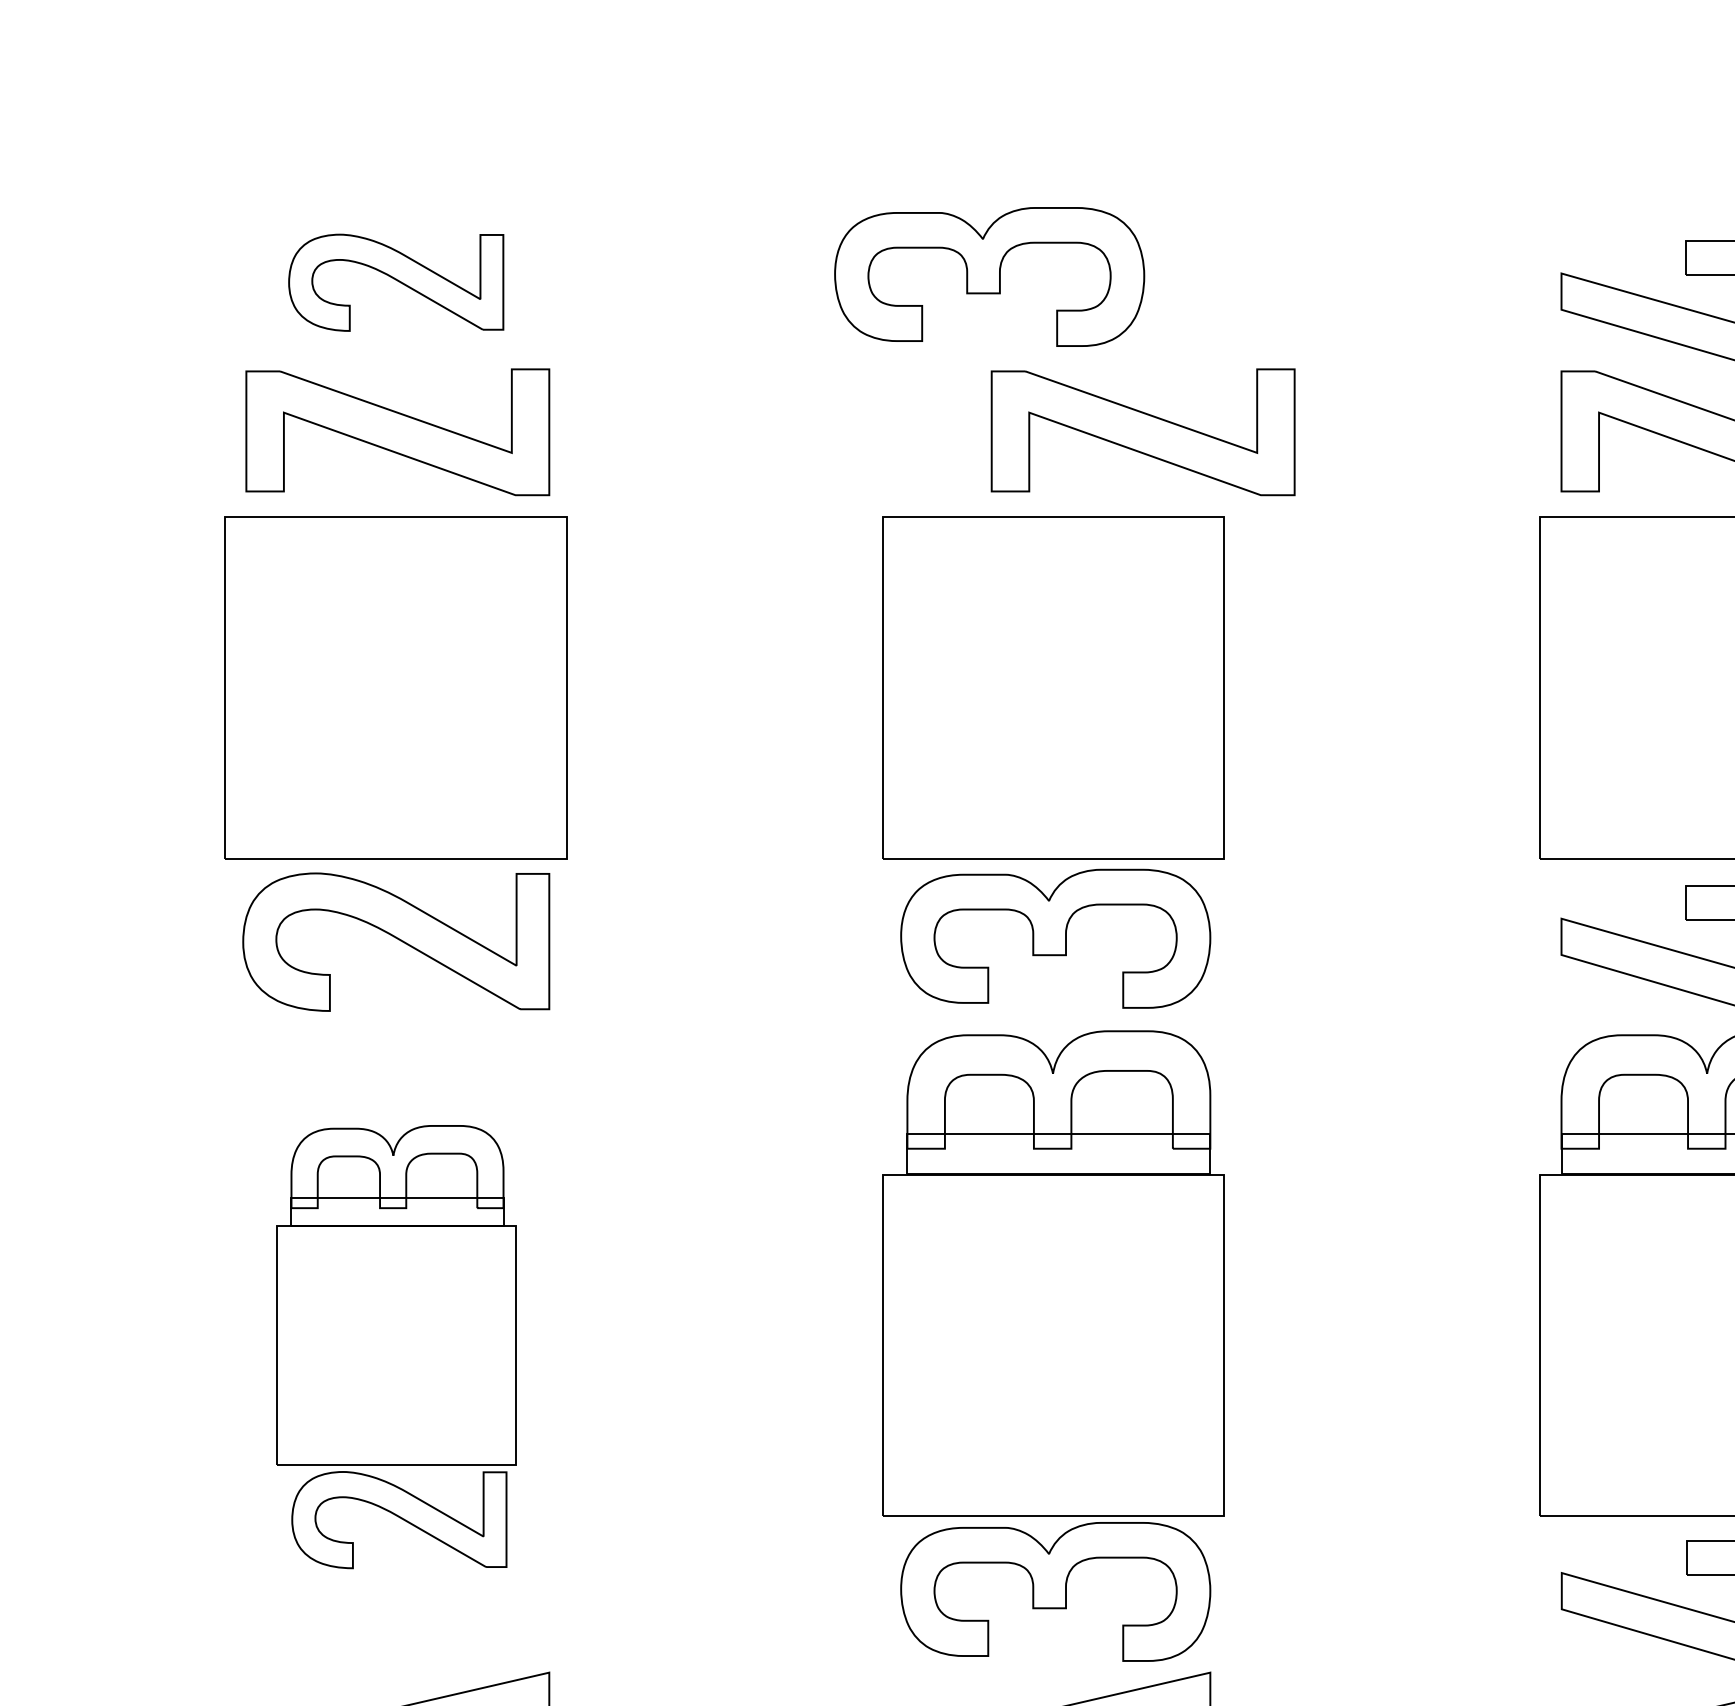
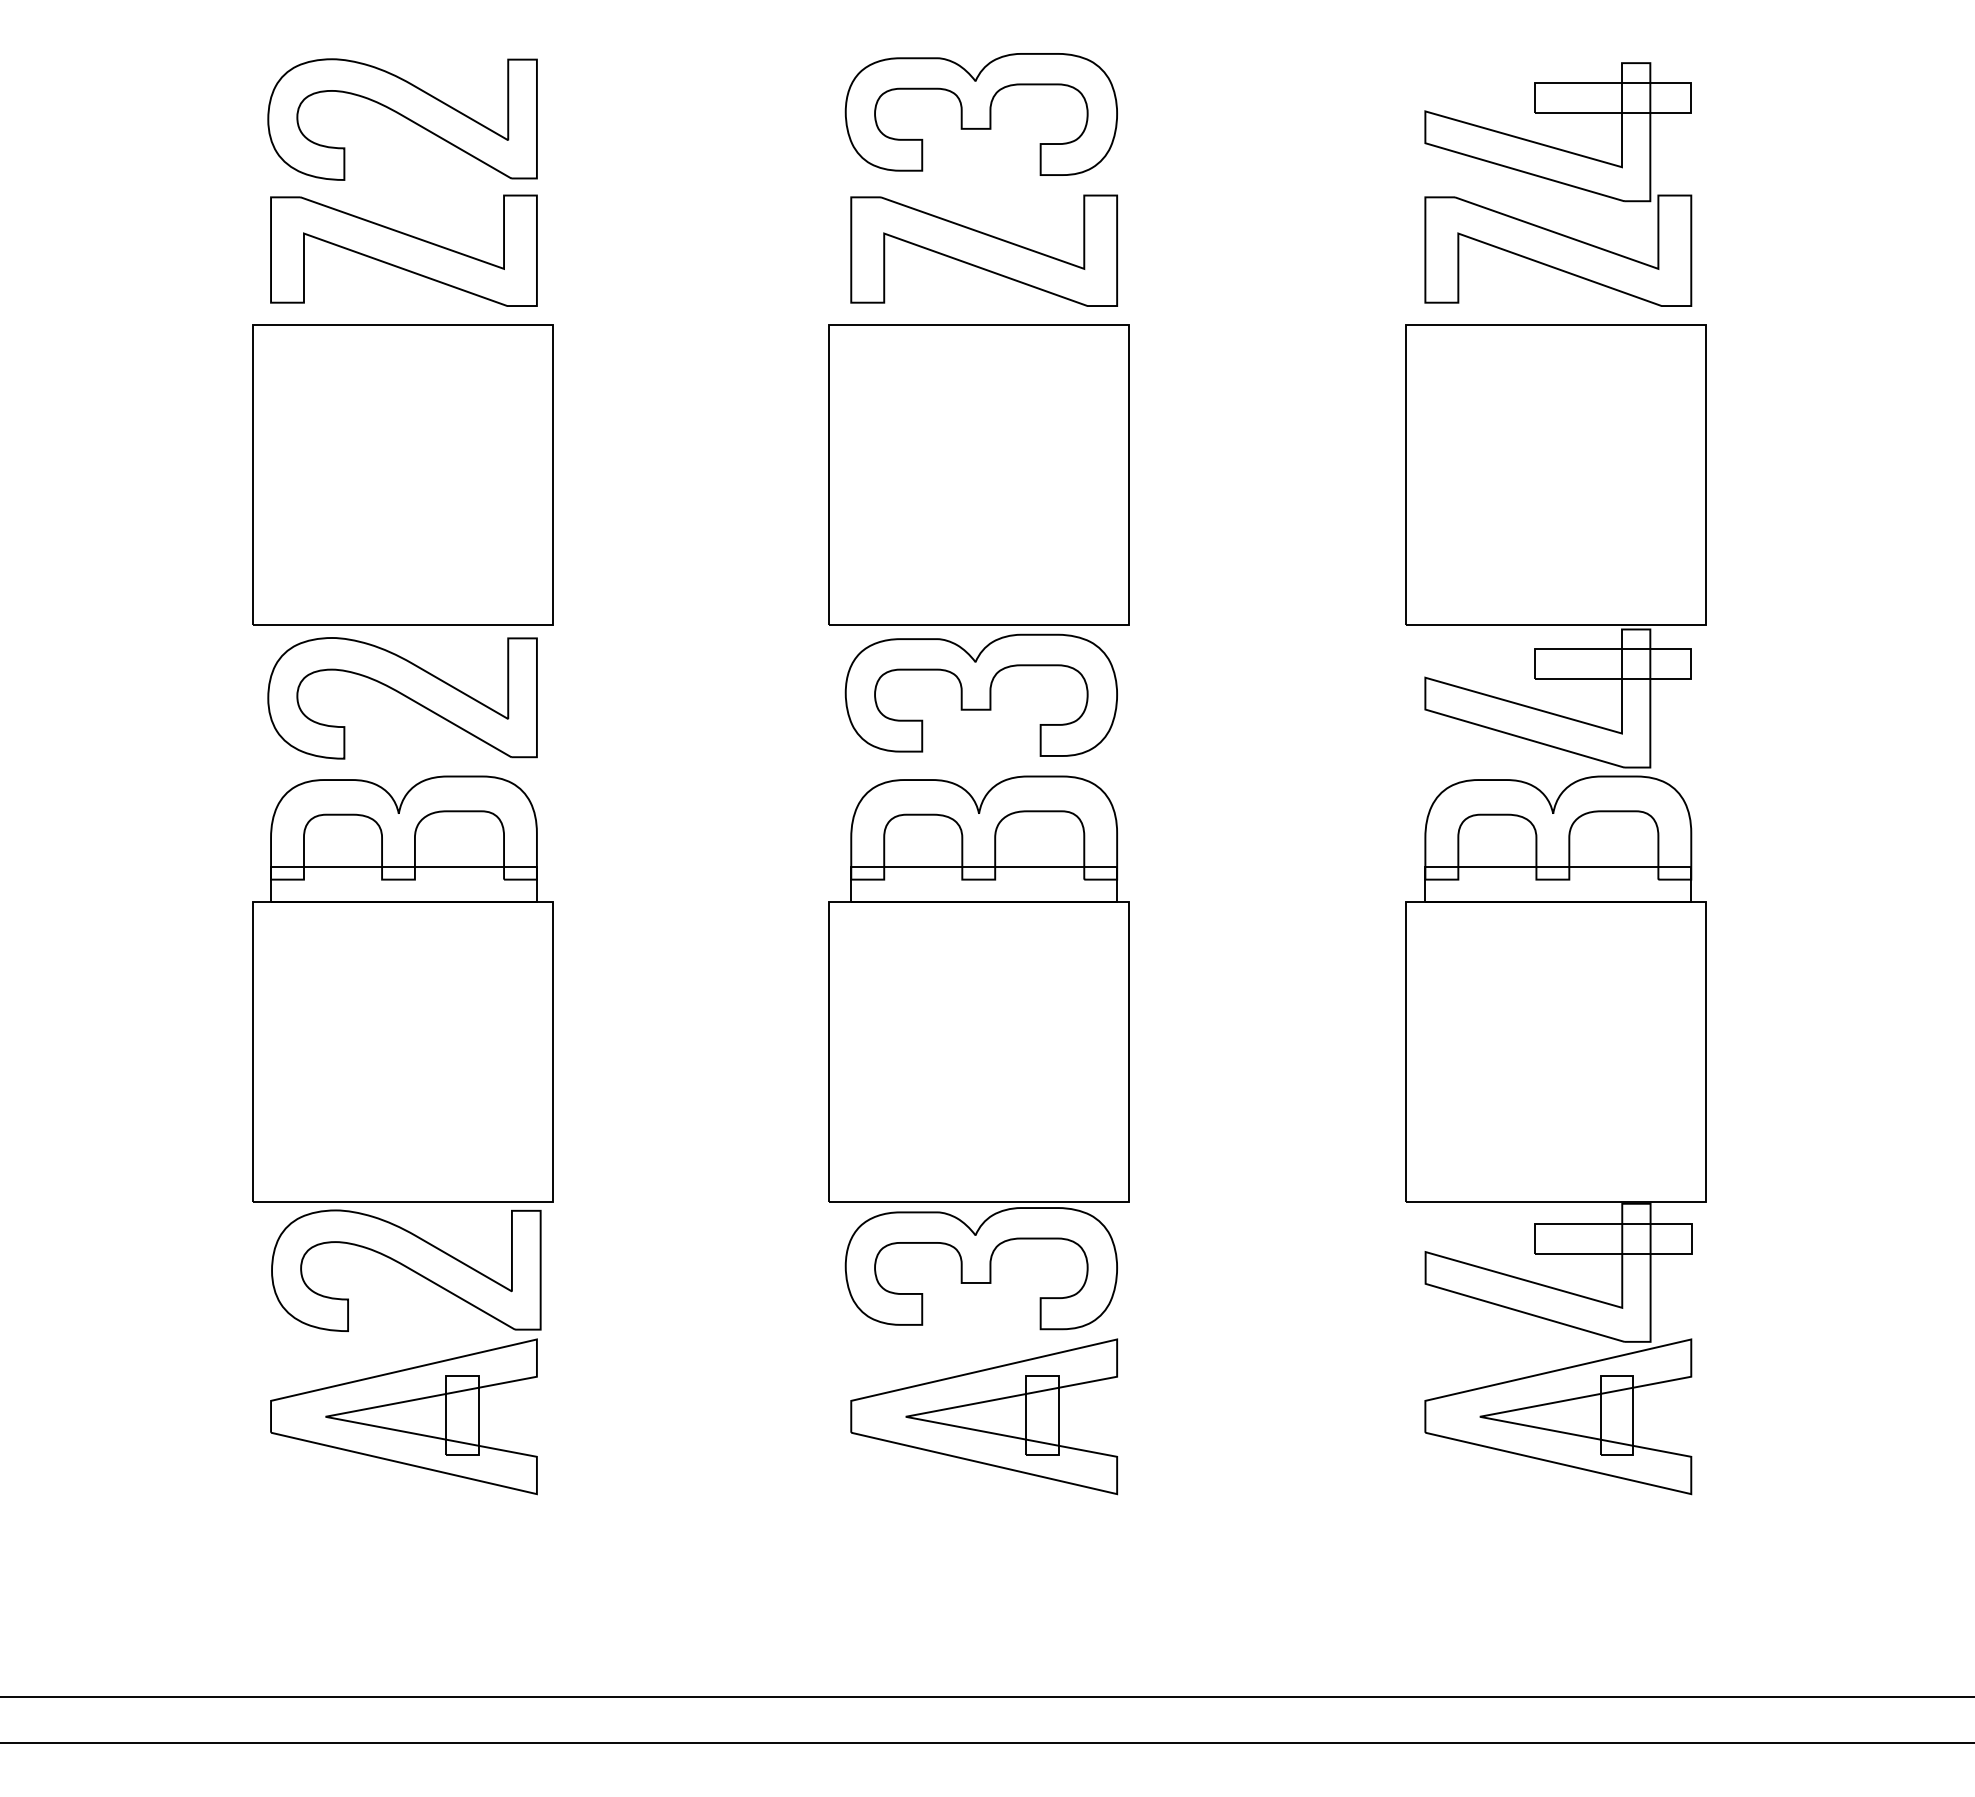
part: (988, 277) -> (980, 114), moved
part: (396, 282) -> (402, 119), size x1.43
part: (1142, 431) -> (983, 250), moved
part: (396, 1346) -> (402, 1053), size x1.43

